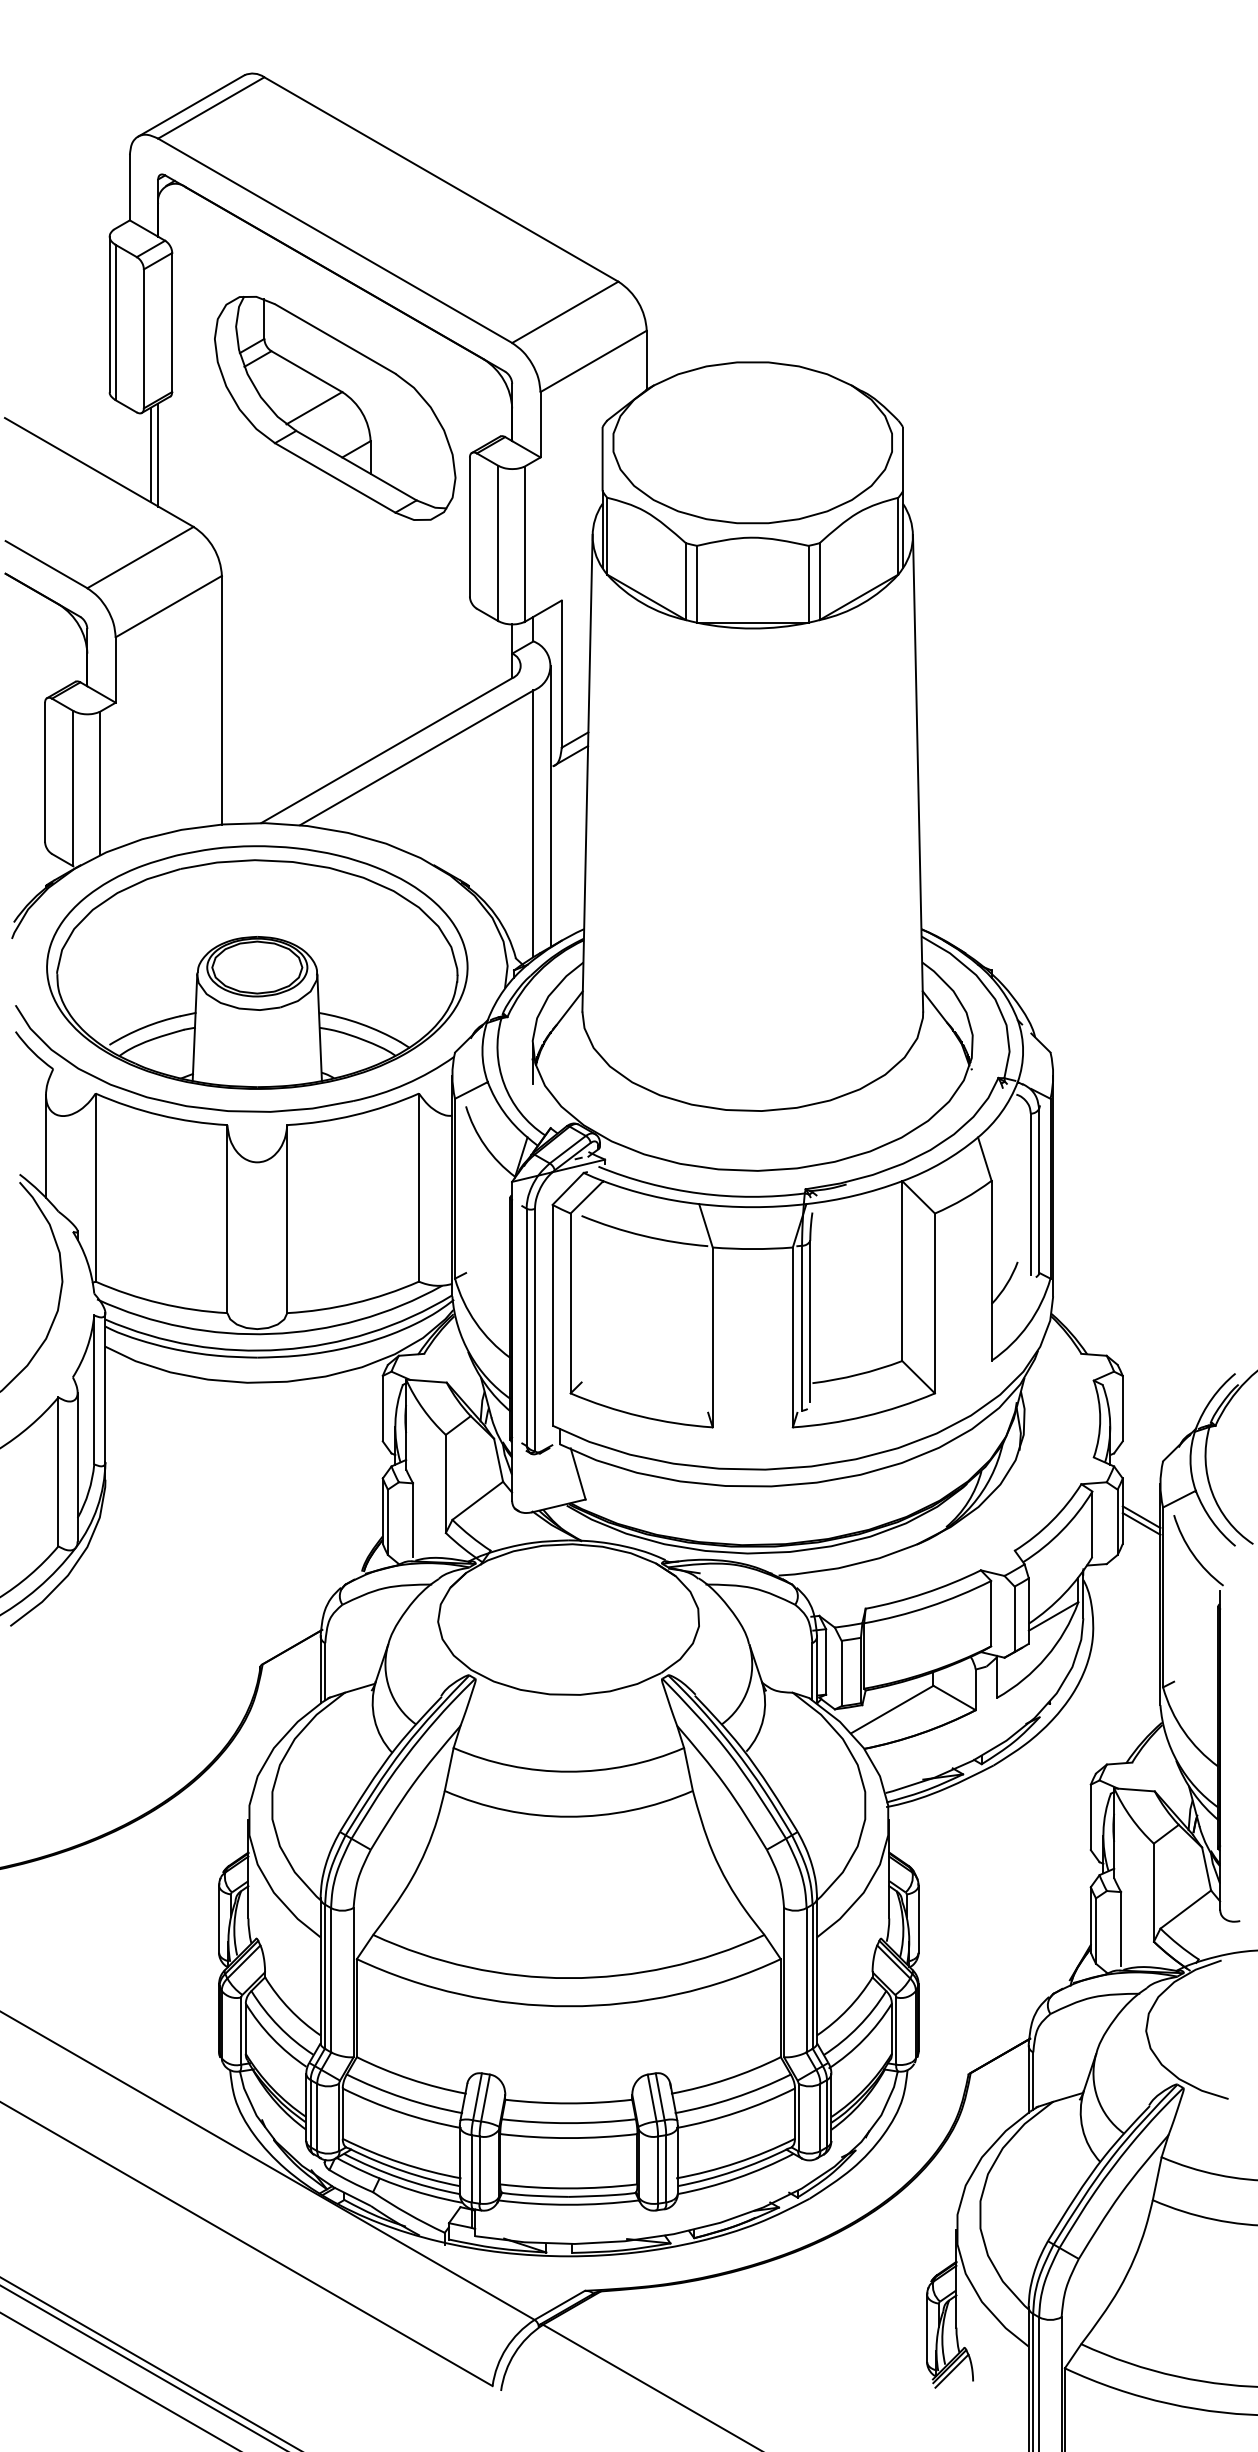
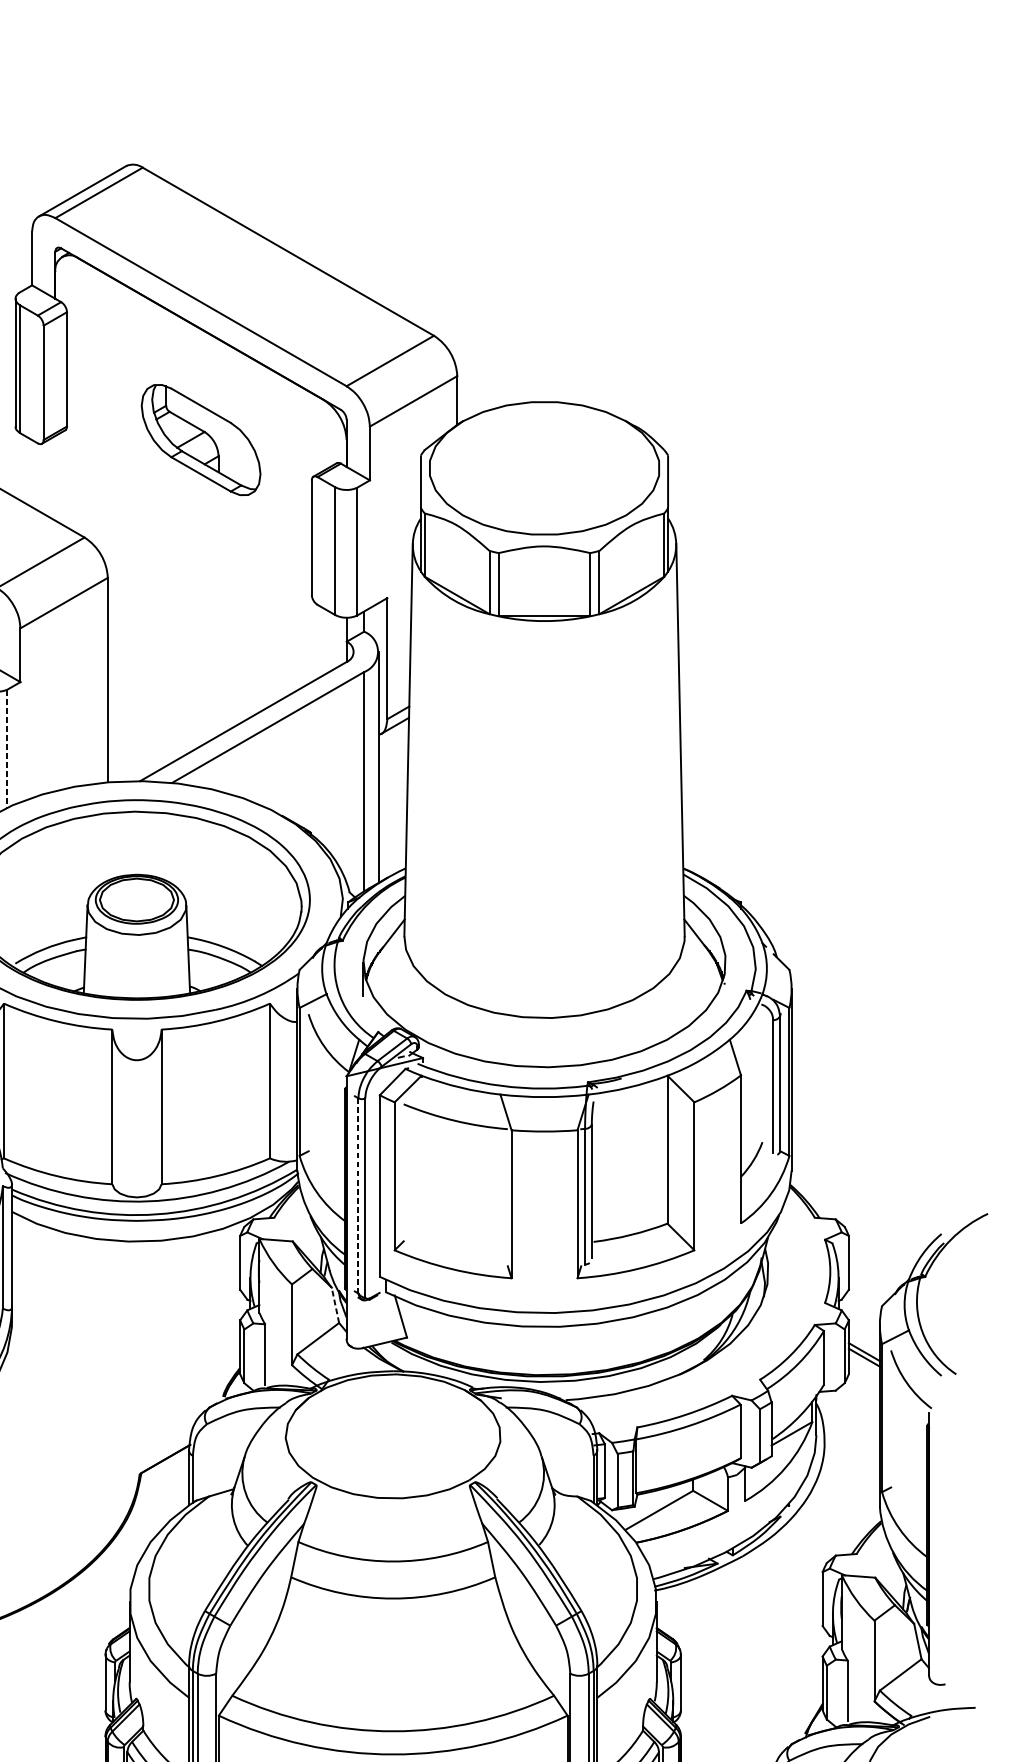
part: (335, 408) -> (201, 440), size x0.6
line: (151, 454) -> (49, 477), removed
line: (158, 454) -> (55, 477), removed
line: (99, 783) -> (7, 748), solid -> dashed
line: (526, 1327) -> (358, 1196), solid -> dashed
line: (498, 1460) -> (335, 1305), solid -> dashed

